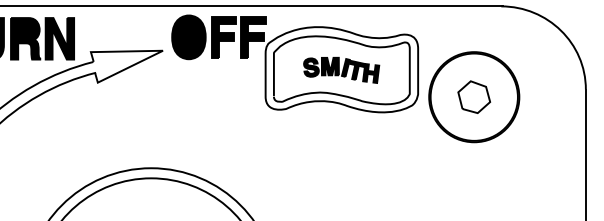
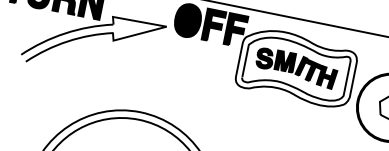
part: (341, 70) -> (296, 68), size x1.43

